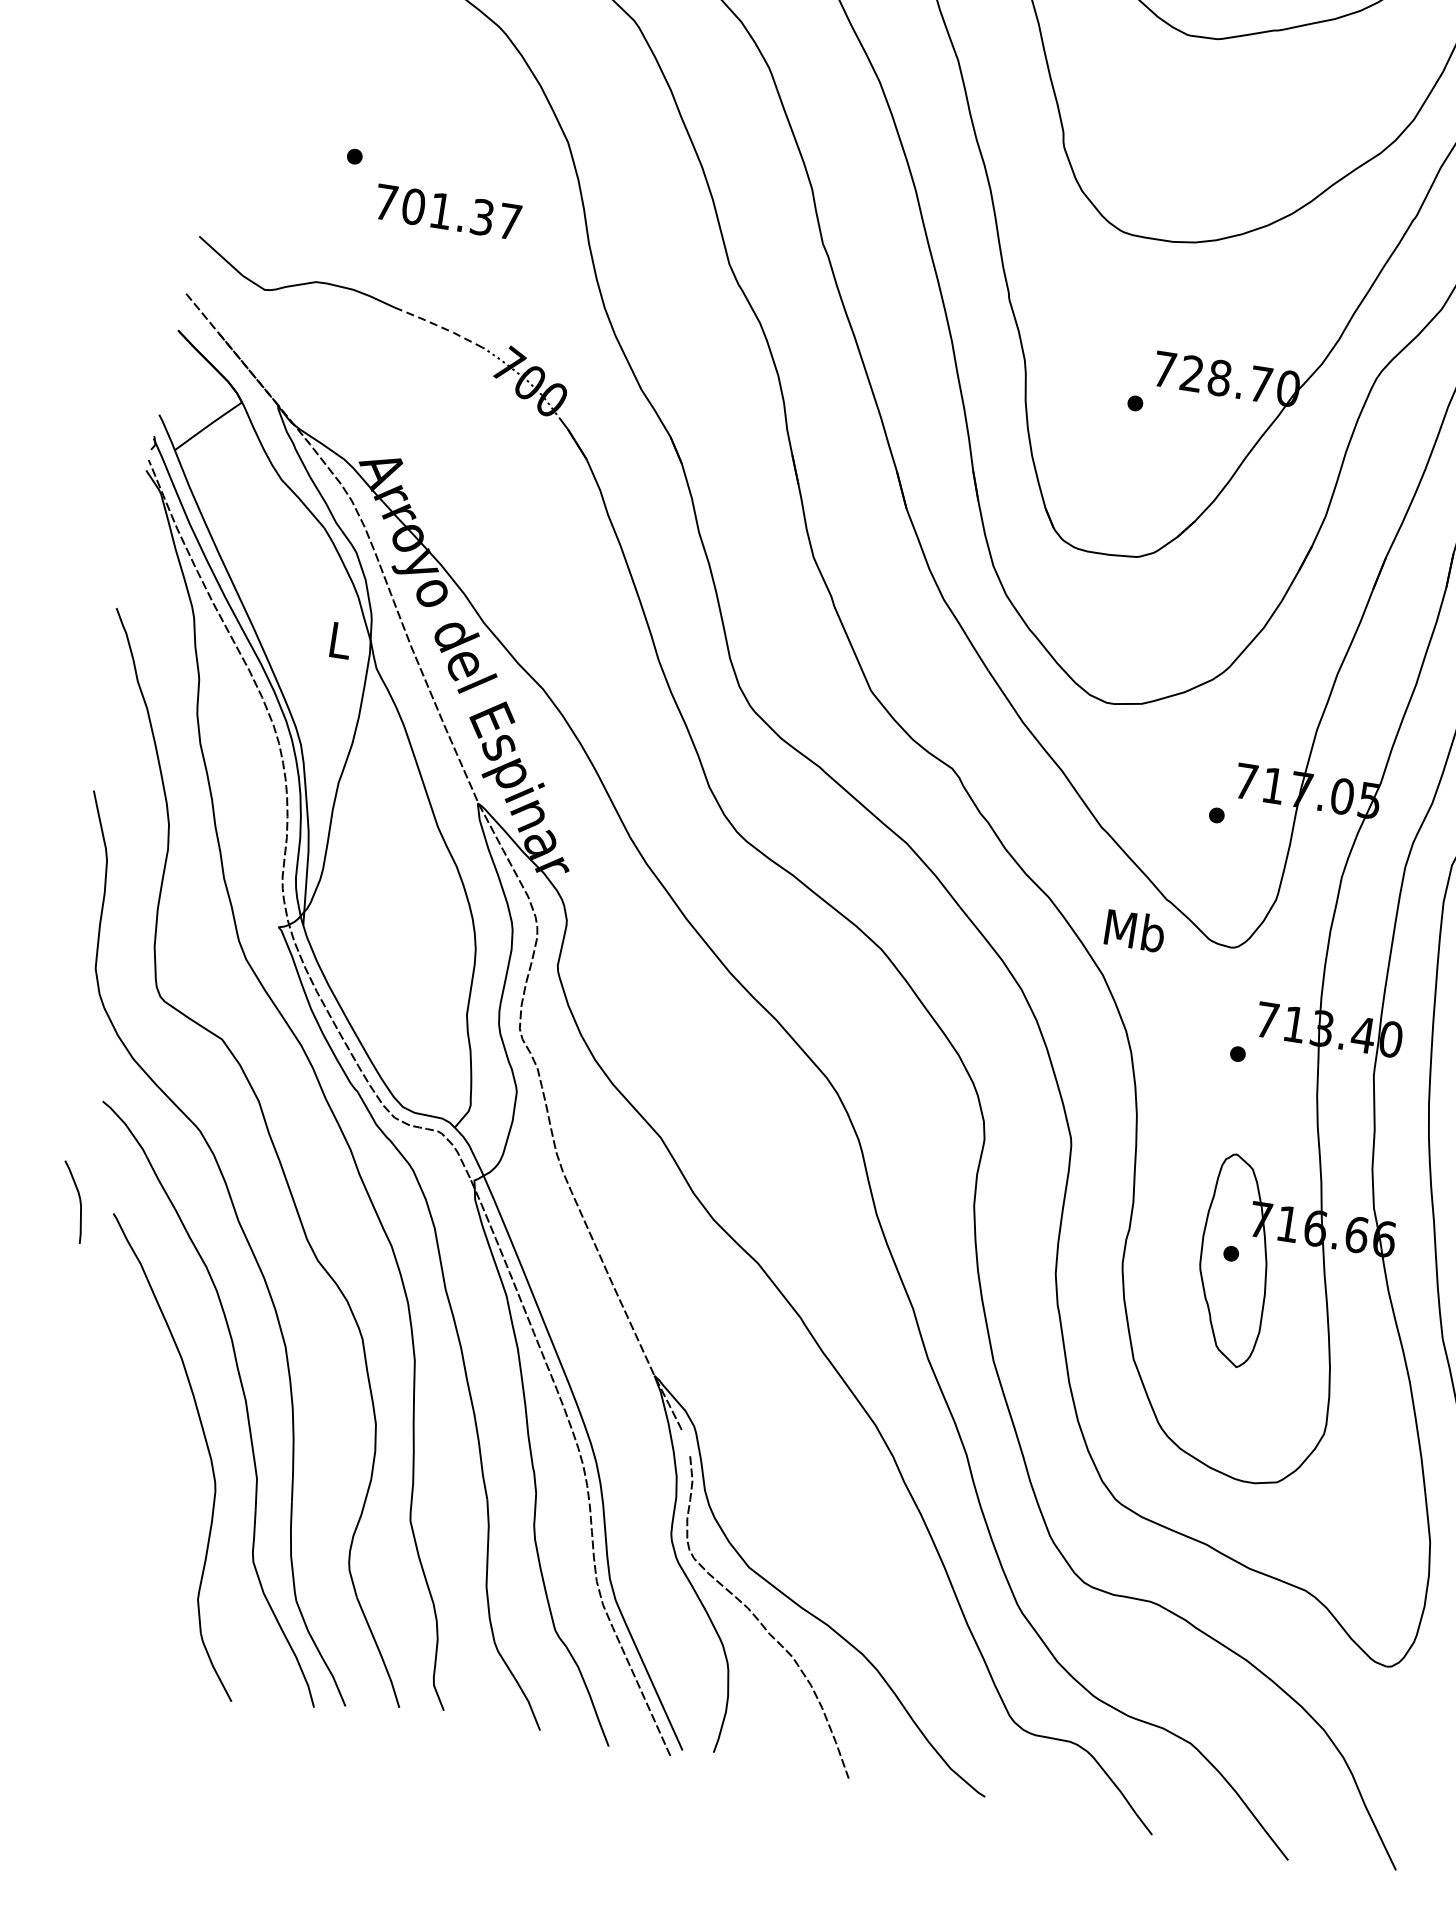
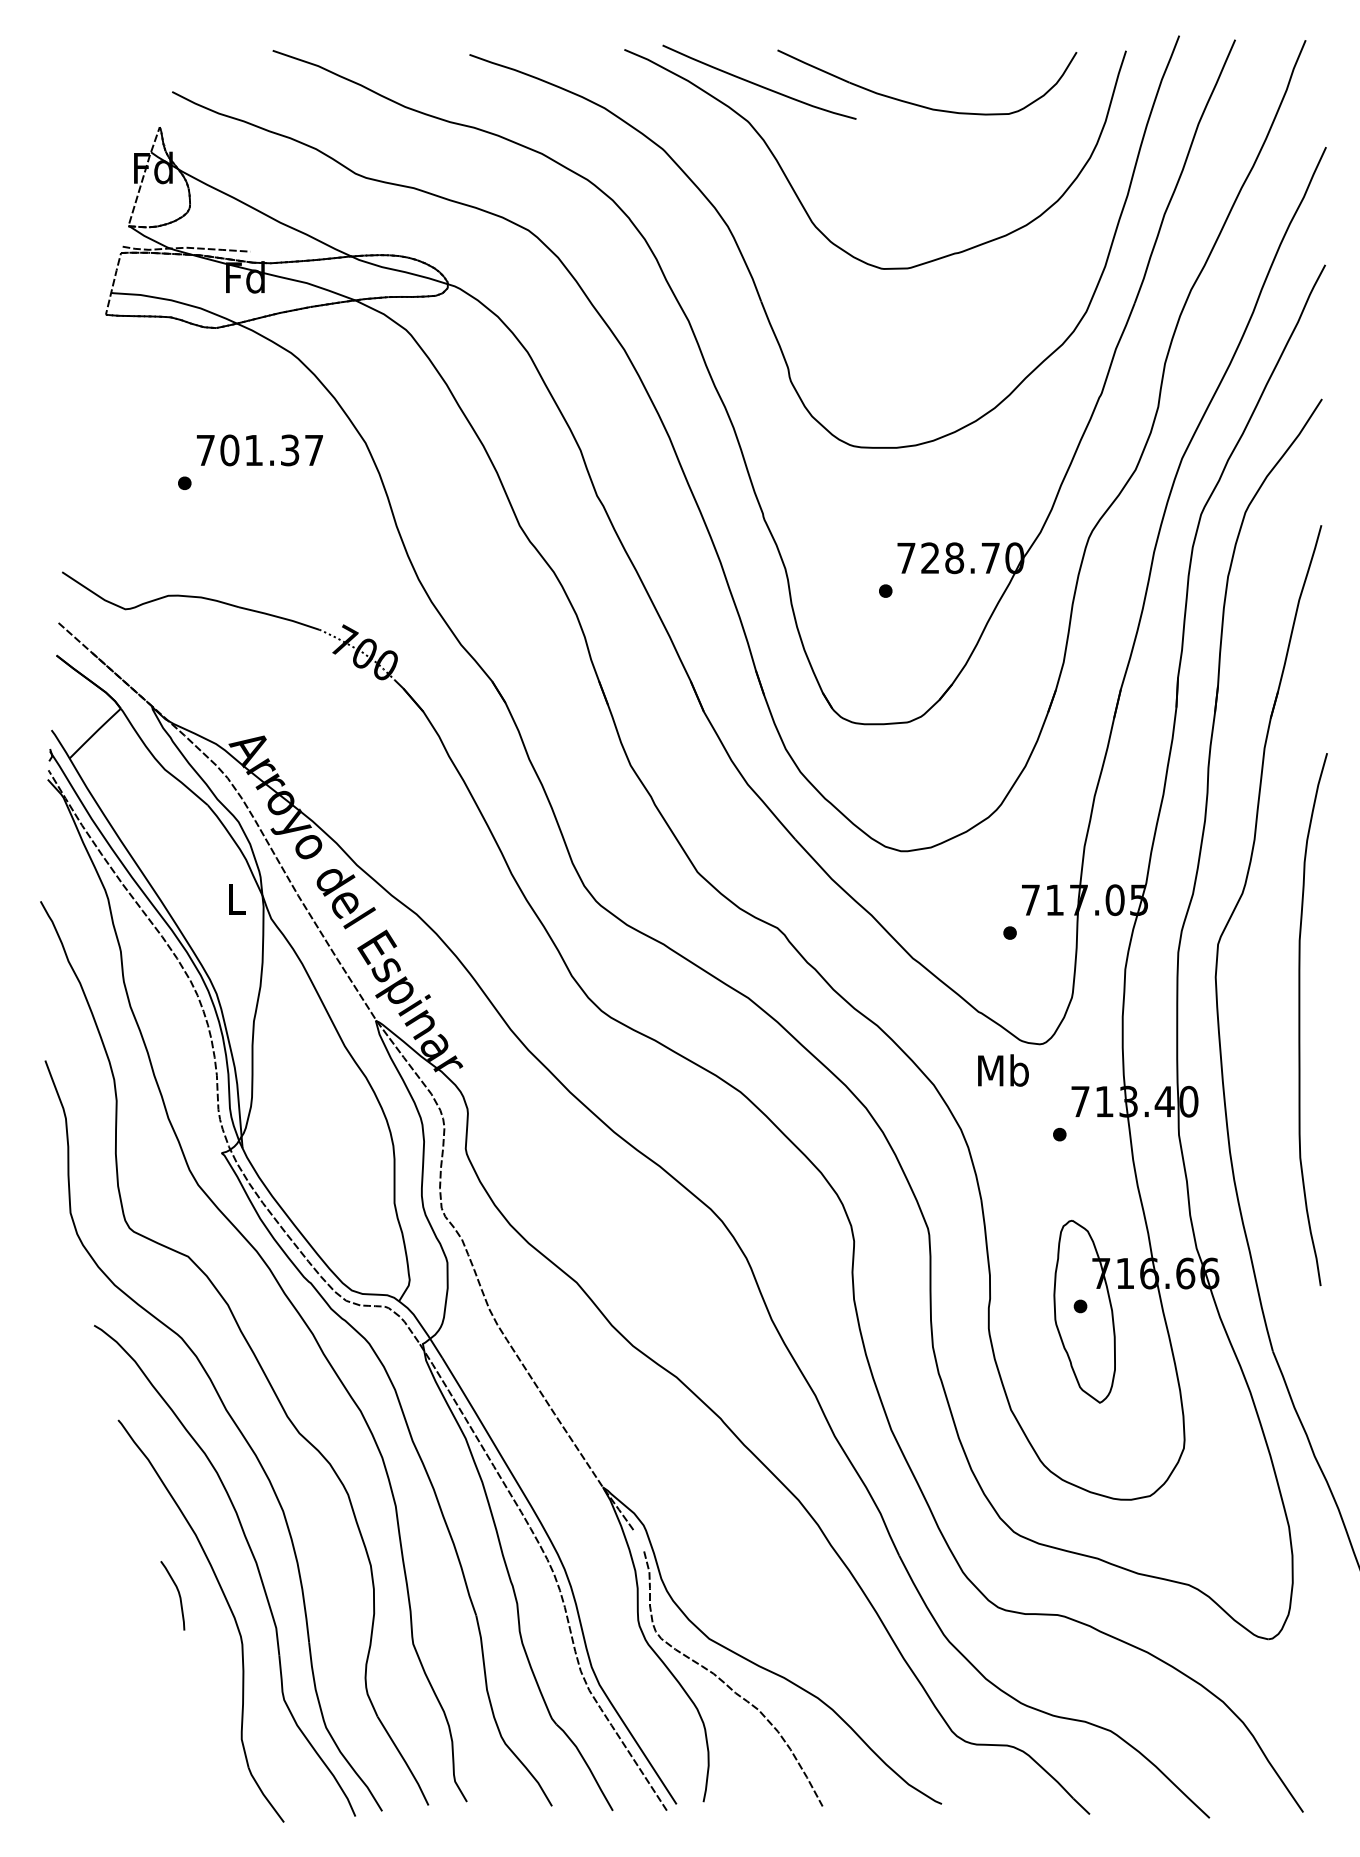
text: (447, 212) -> (259, 450), moved
line: (439, 326) -> (279, 617), dashed -> solid
text: (1135, 930) -> (1003, 1070), moved
curve: (79, 1202) -> (178, 1595), moved

